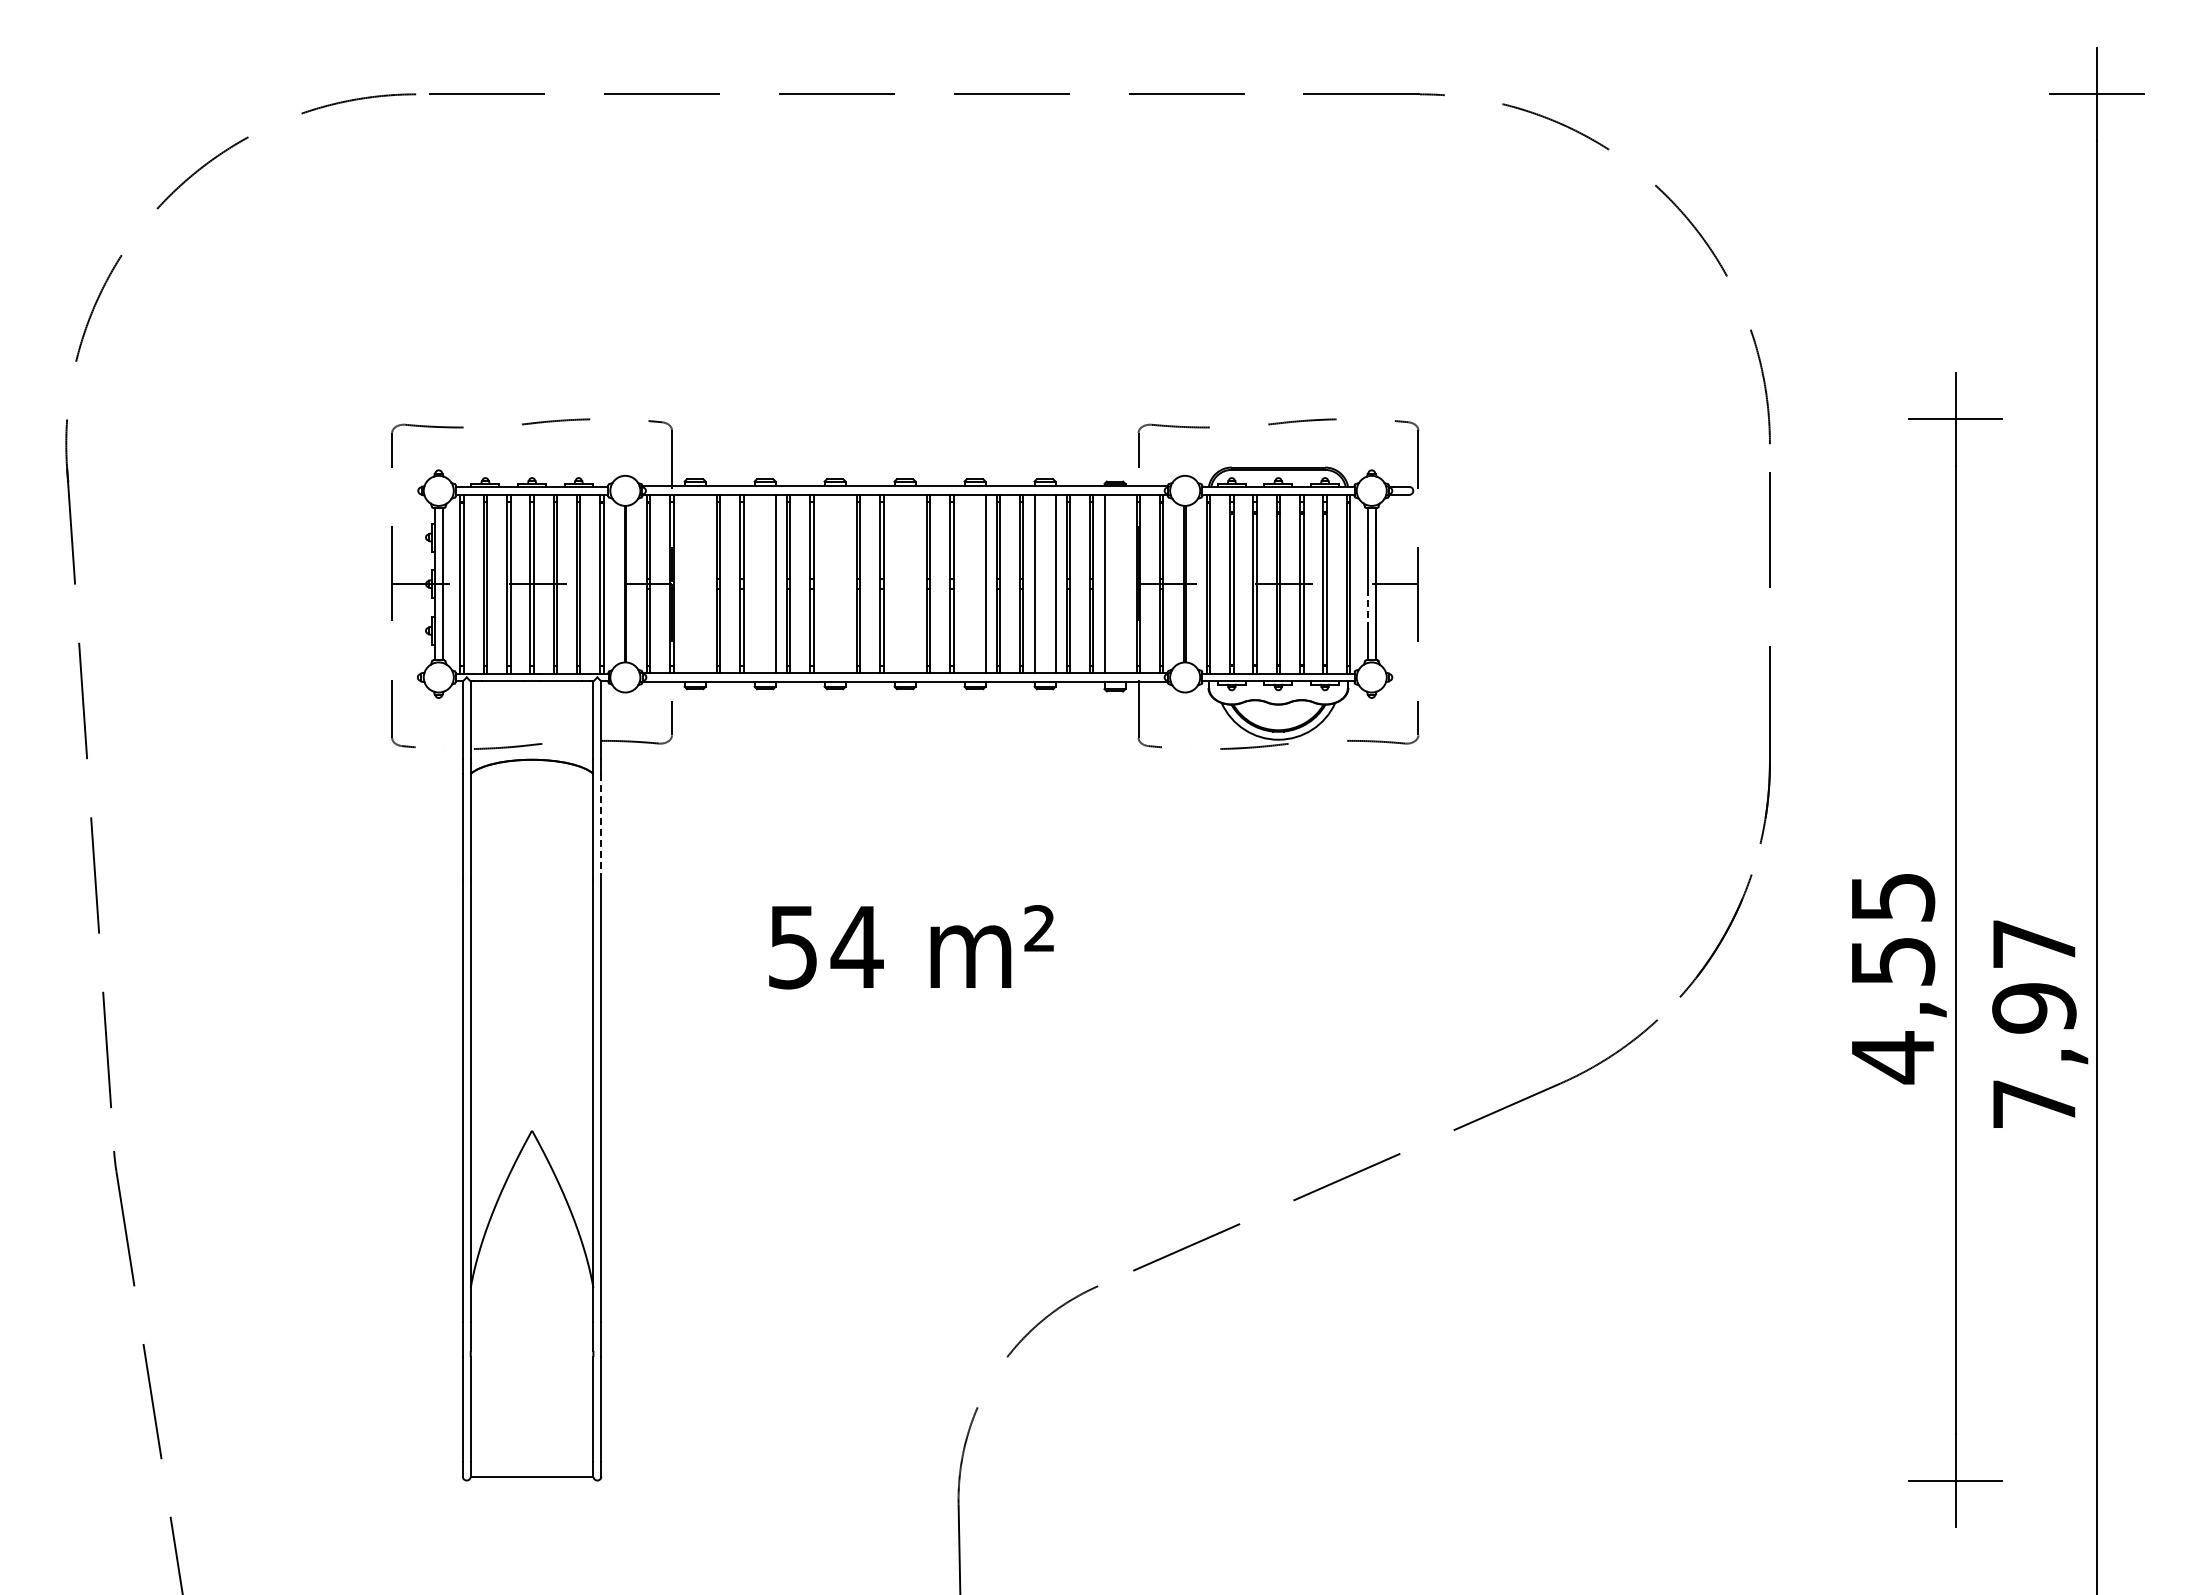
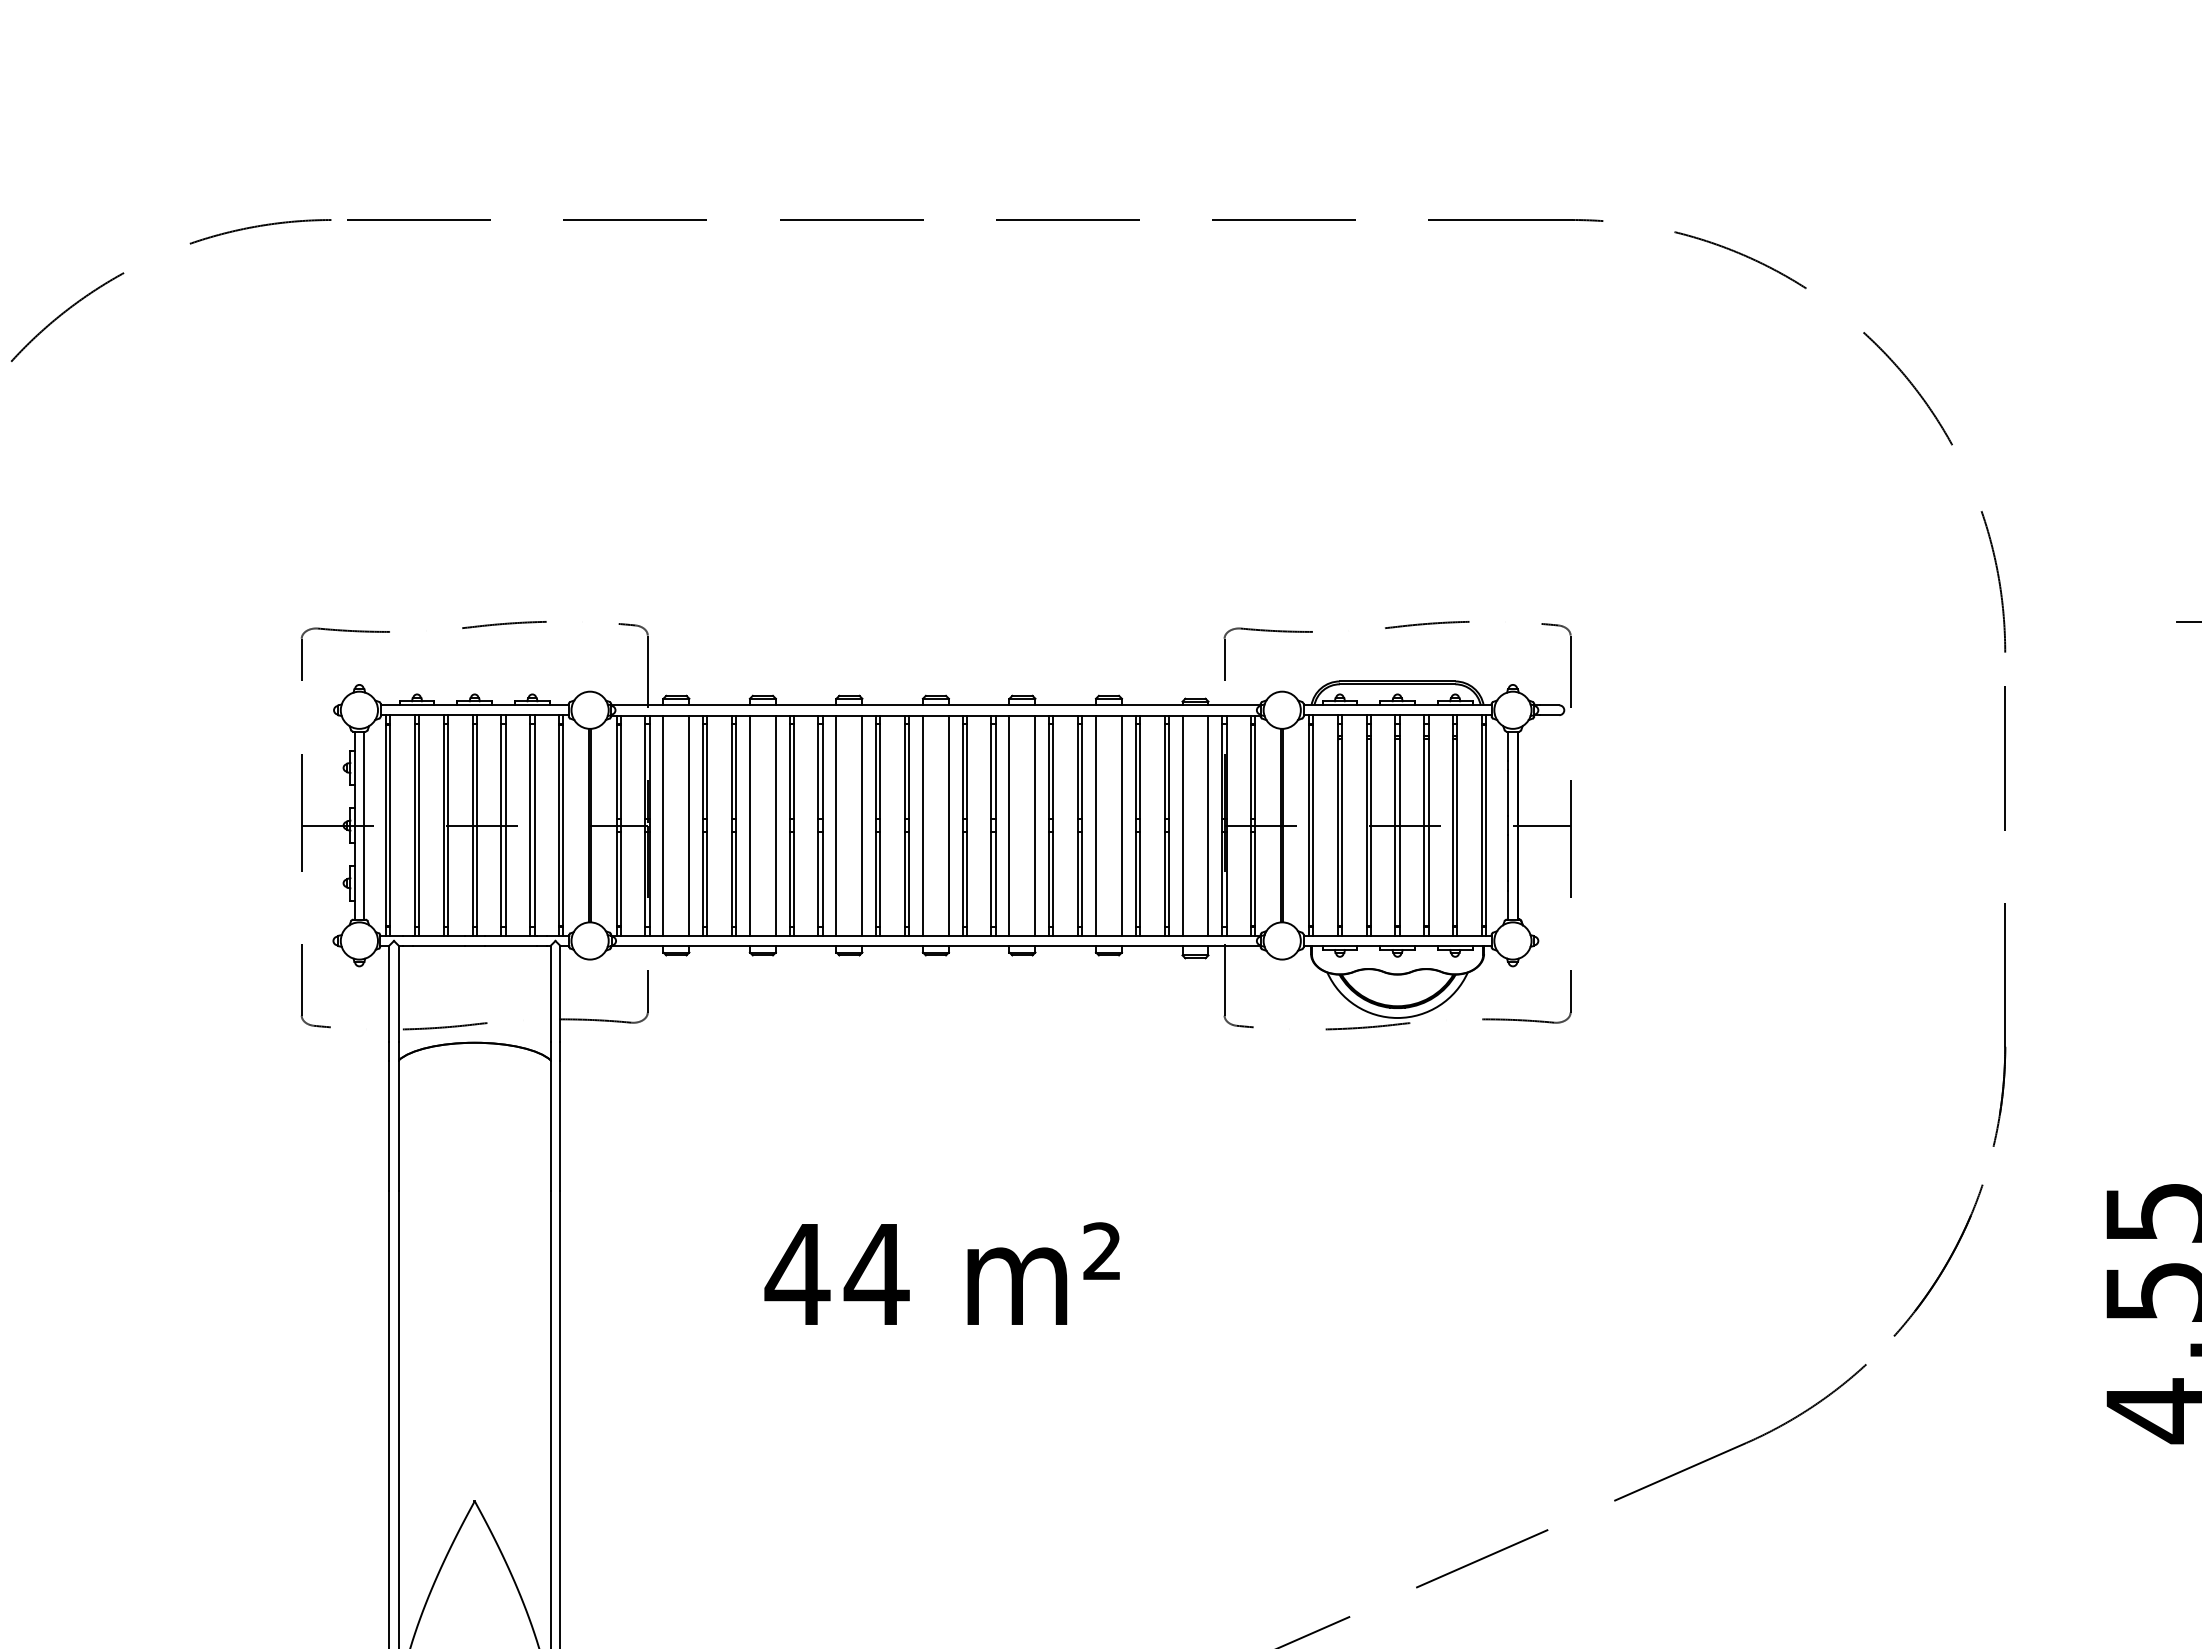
line: (684, 584) -> (663, 826), added
line: (705, 584) -> (689, 826), added
line: (754, 584) -> (749, 826), added
line: (824, 584) -> (836, 826), added
line: (845, 584) -> (862, 826), added
line: (894, 584) -> (922, 826), added
line: (915, 584) -> (948, 826), added
line: (964, 584) -> (1009, 826), added
line: (1125, 584) -> (1208, 826), added
line: (1367, 609) -> (1507, 856), dashed -> solid
line: (601, 827) -> (560, 1126), dashed -> solid
text: (792, 947) -> (796, 1274), 54 -> 44

